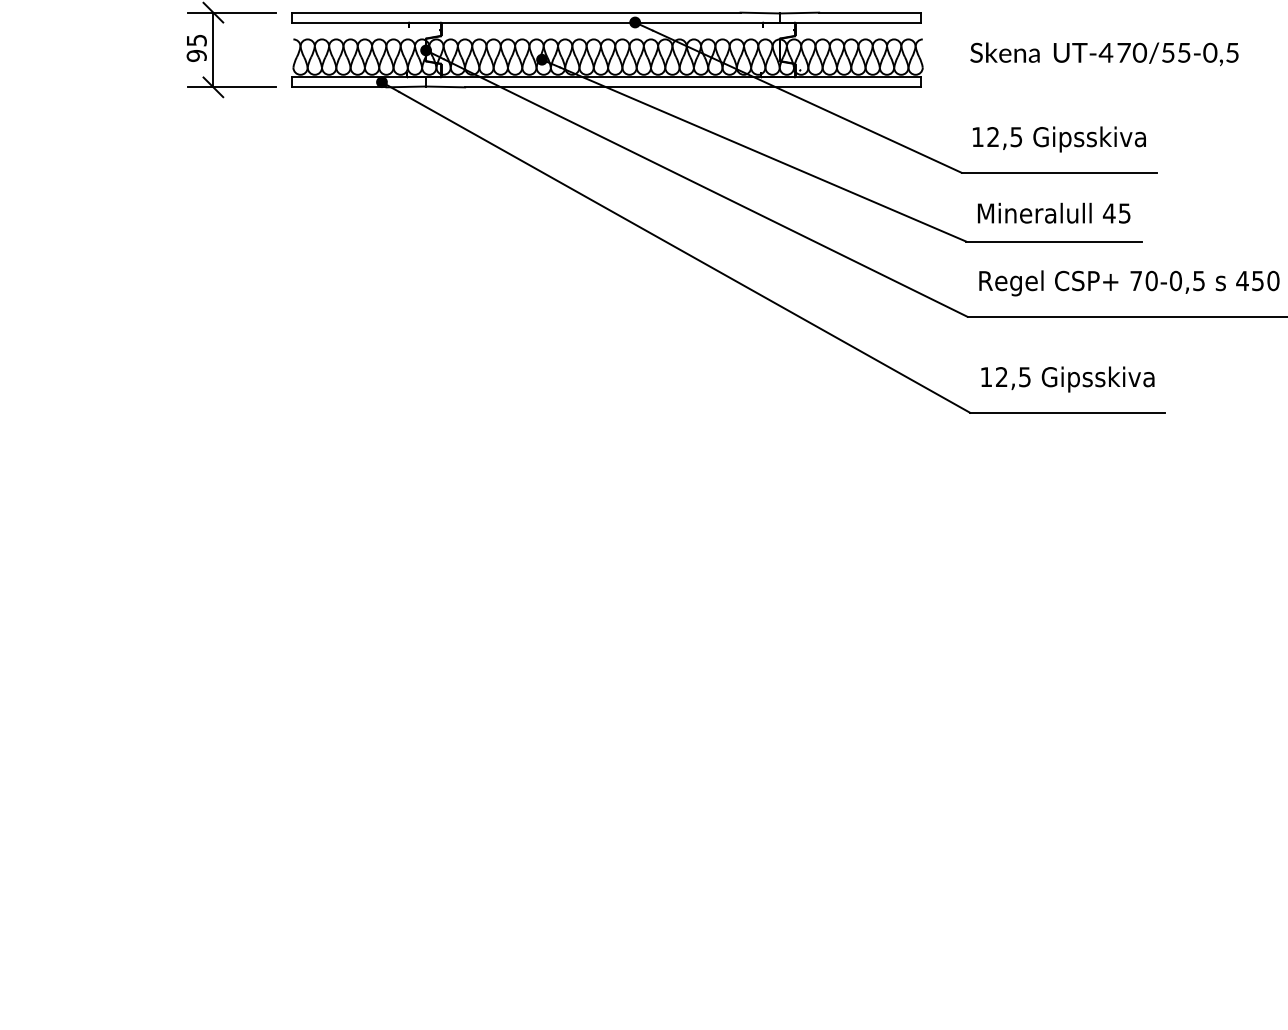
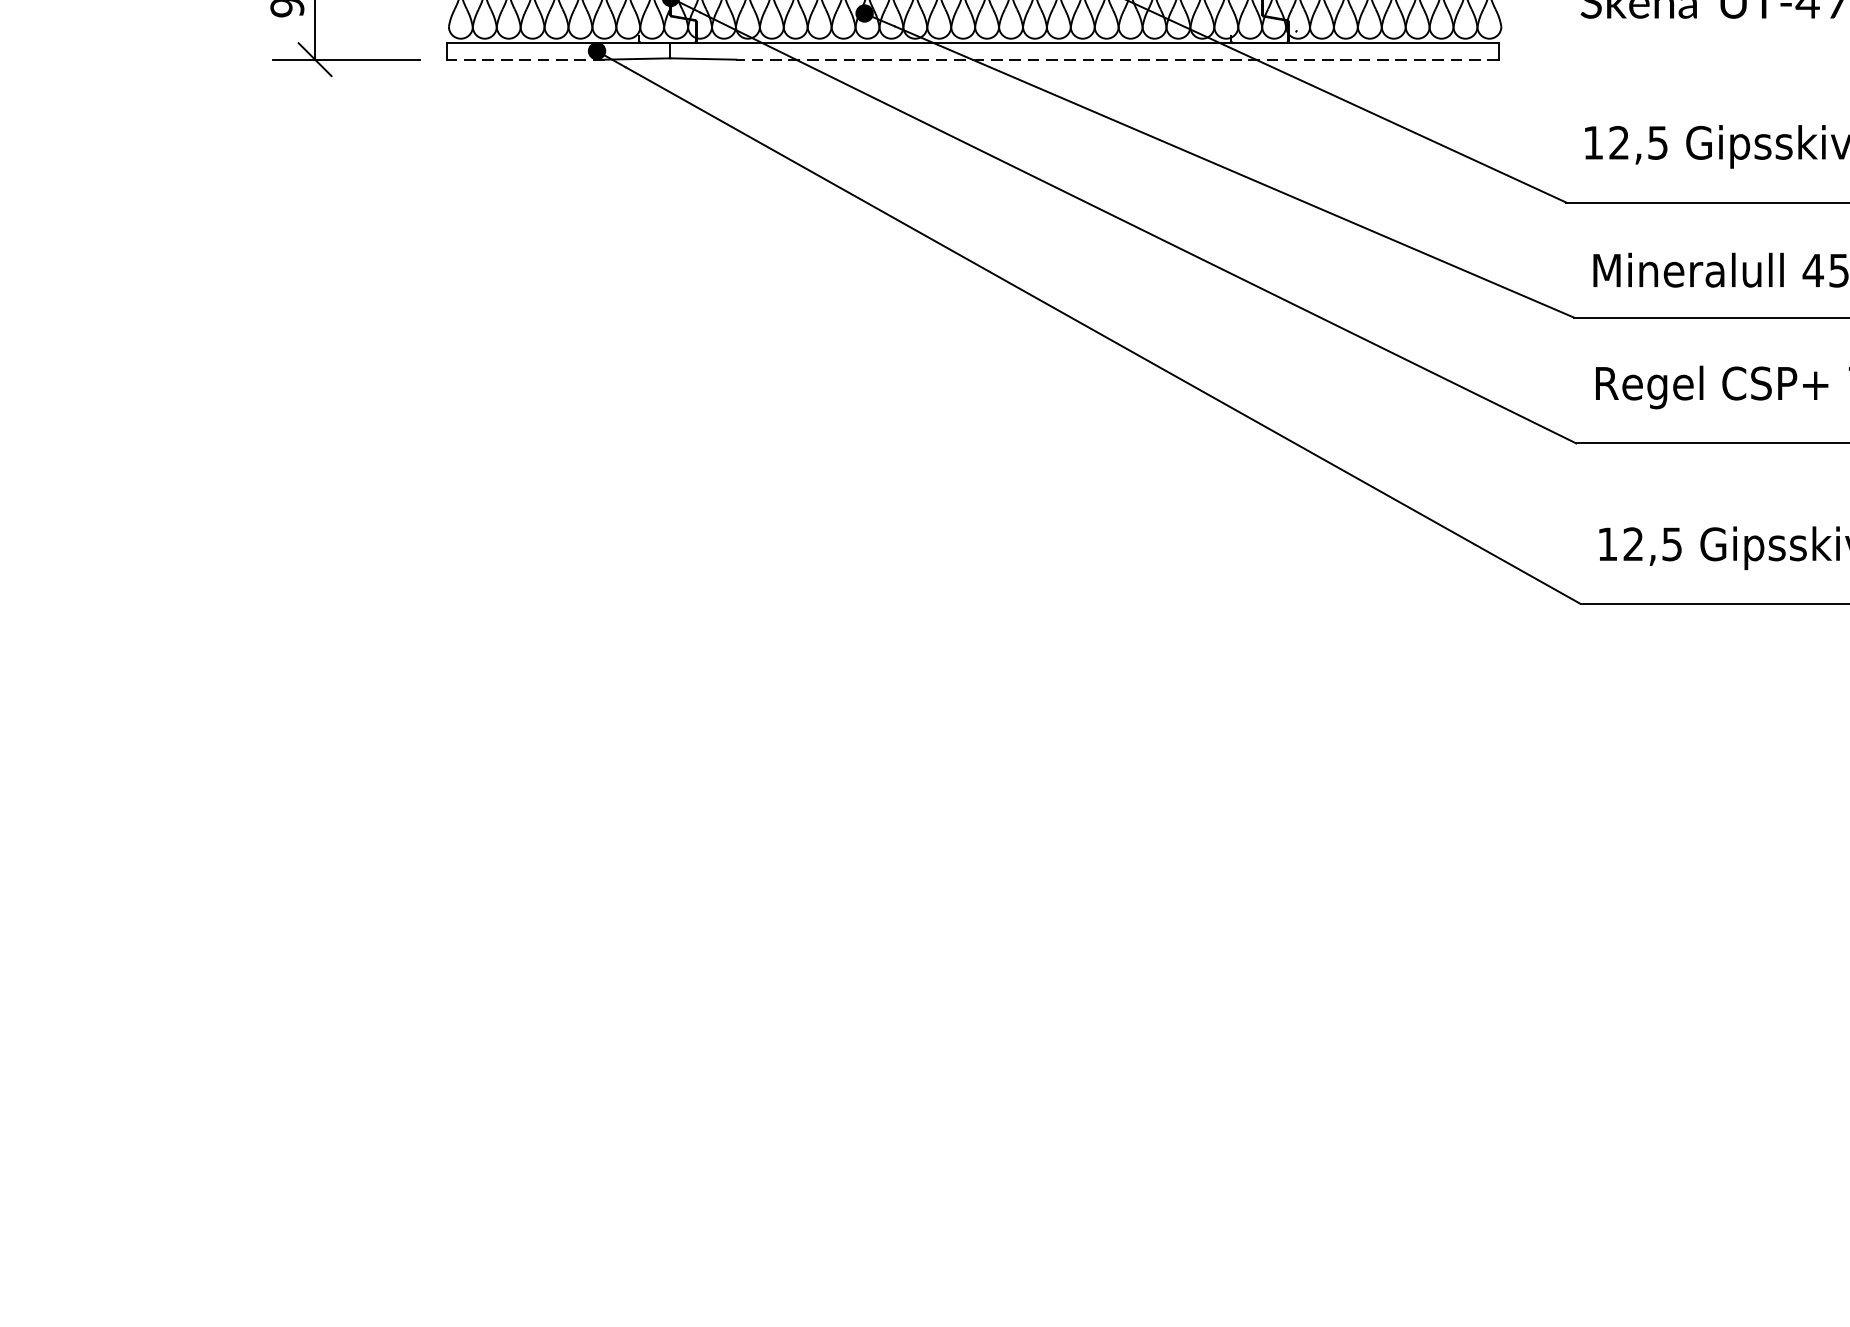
line: (338, 87) -> (524, 59), solid -> dashed
line: (692, 87) -> (1116, 59), solid -> dashed

